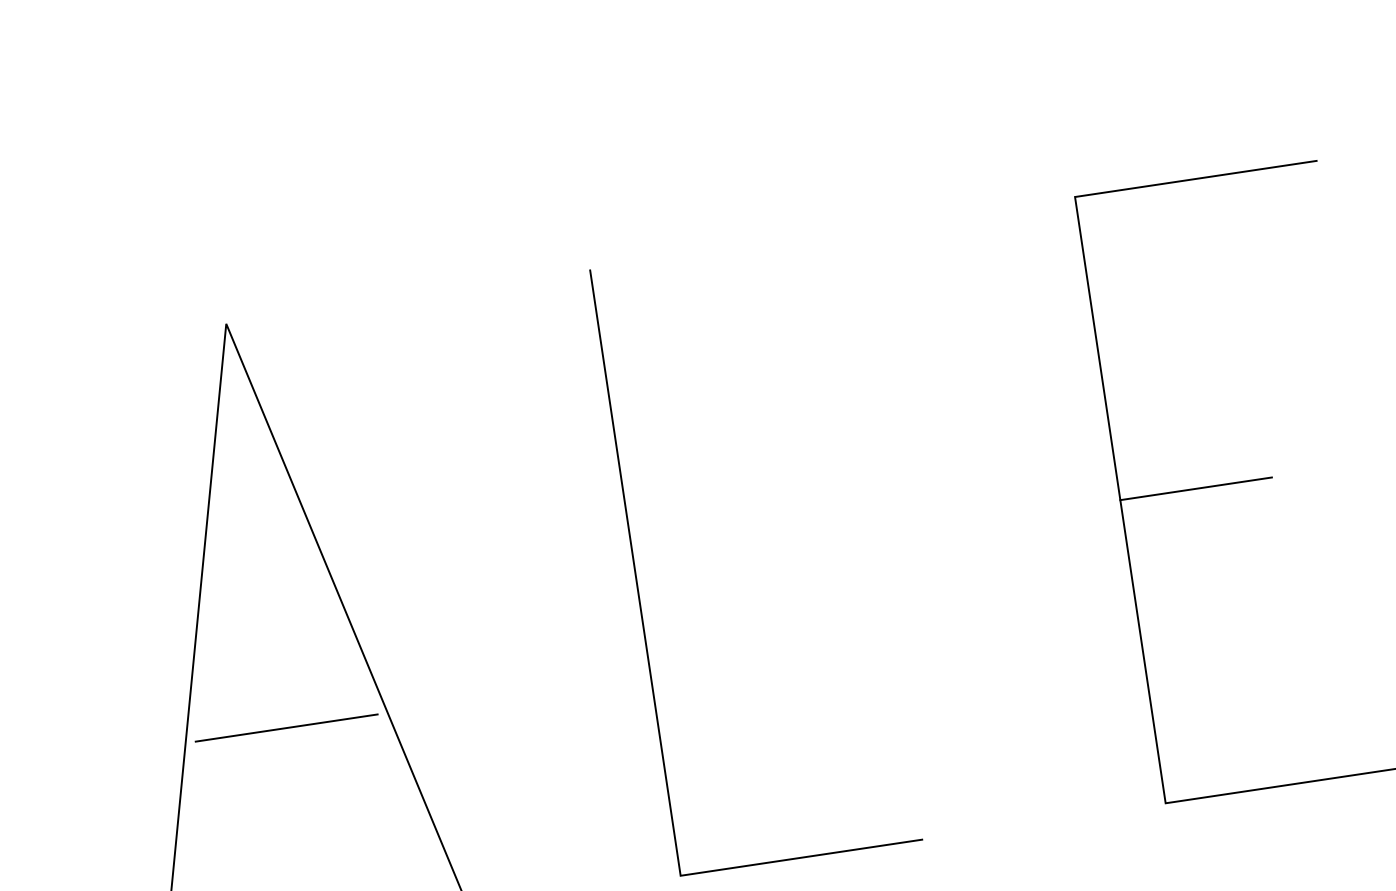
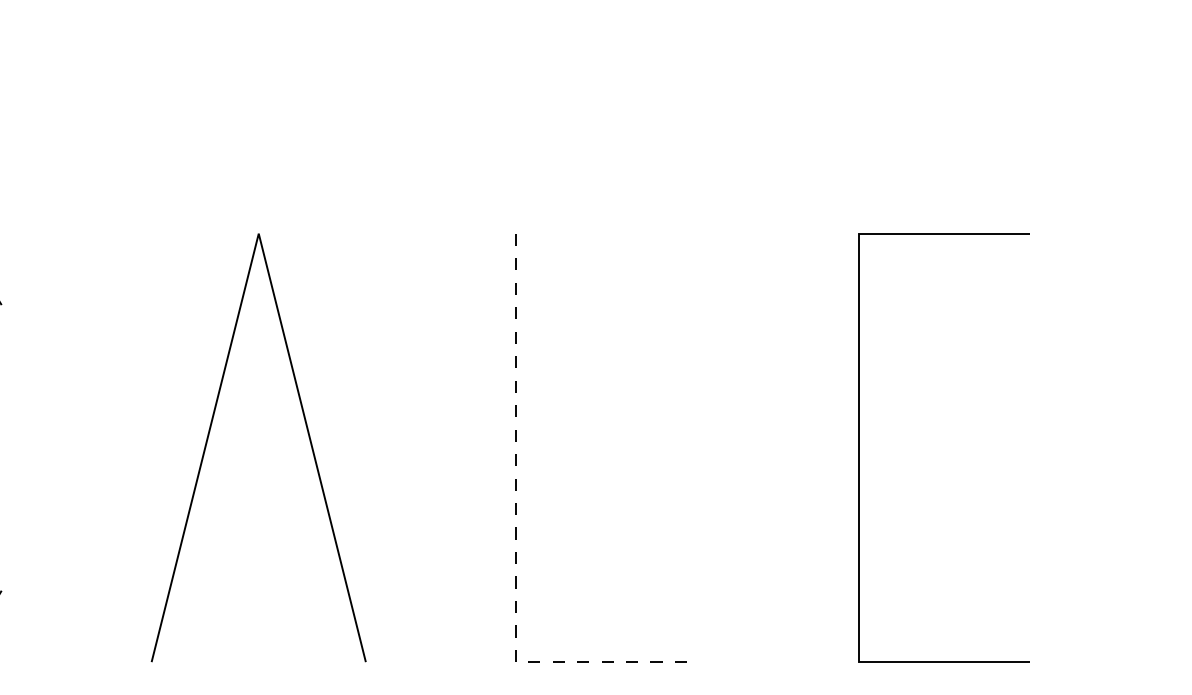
line: (1195, 488) -> (911, 447), removed
line: (653, 695) -> (515, 534), solid -> dashed
line: (286, 728) -> (258, 519), removed

